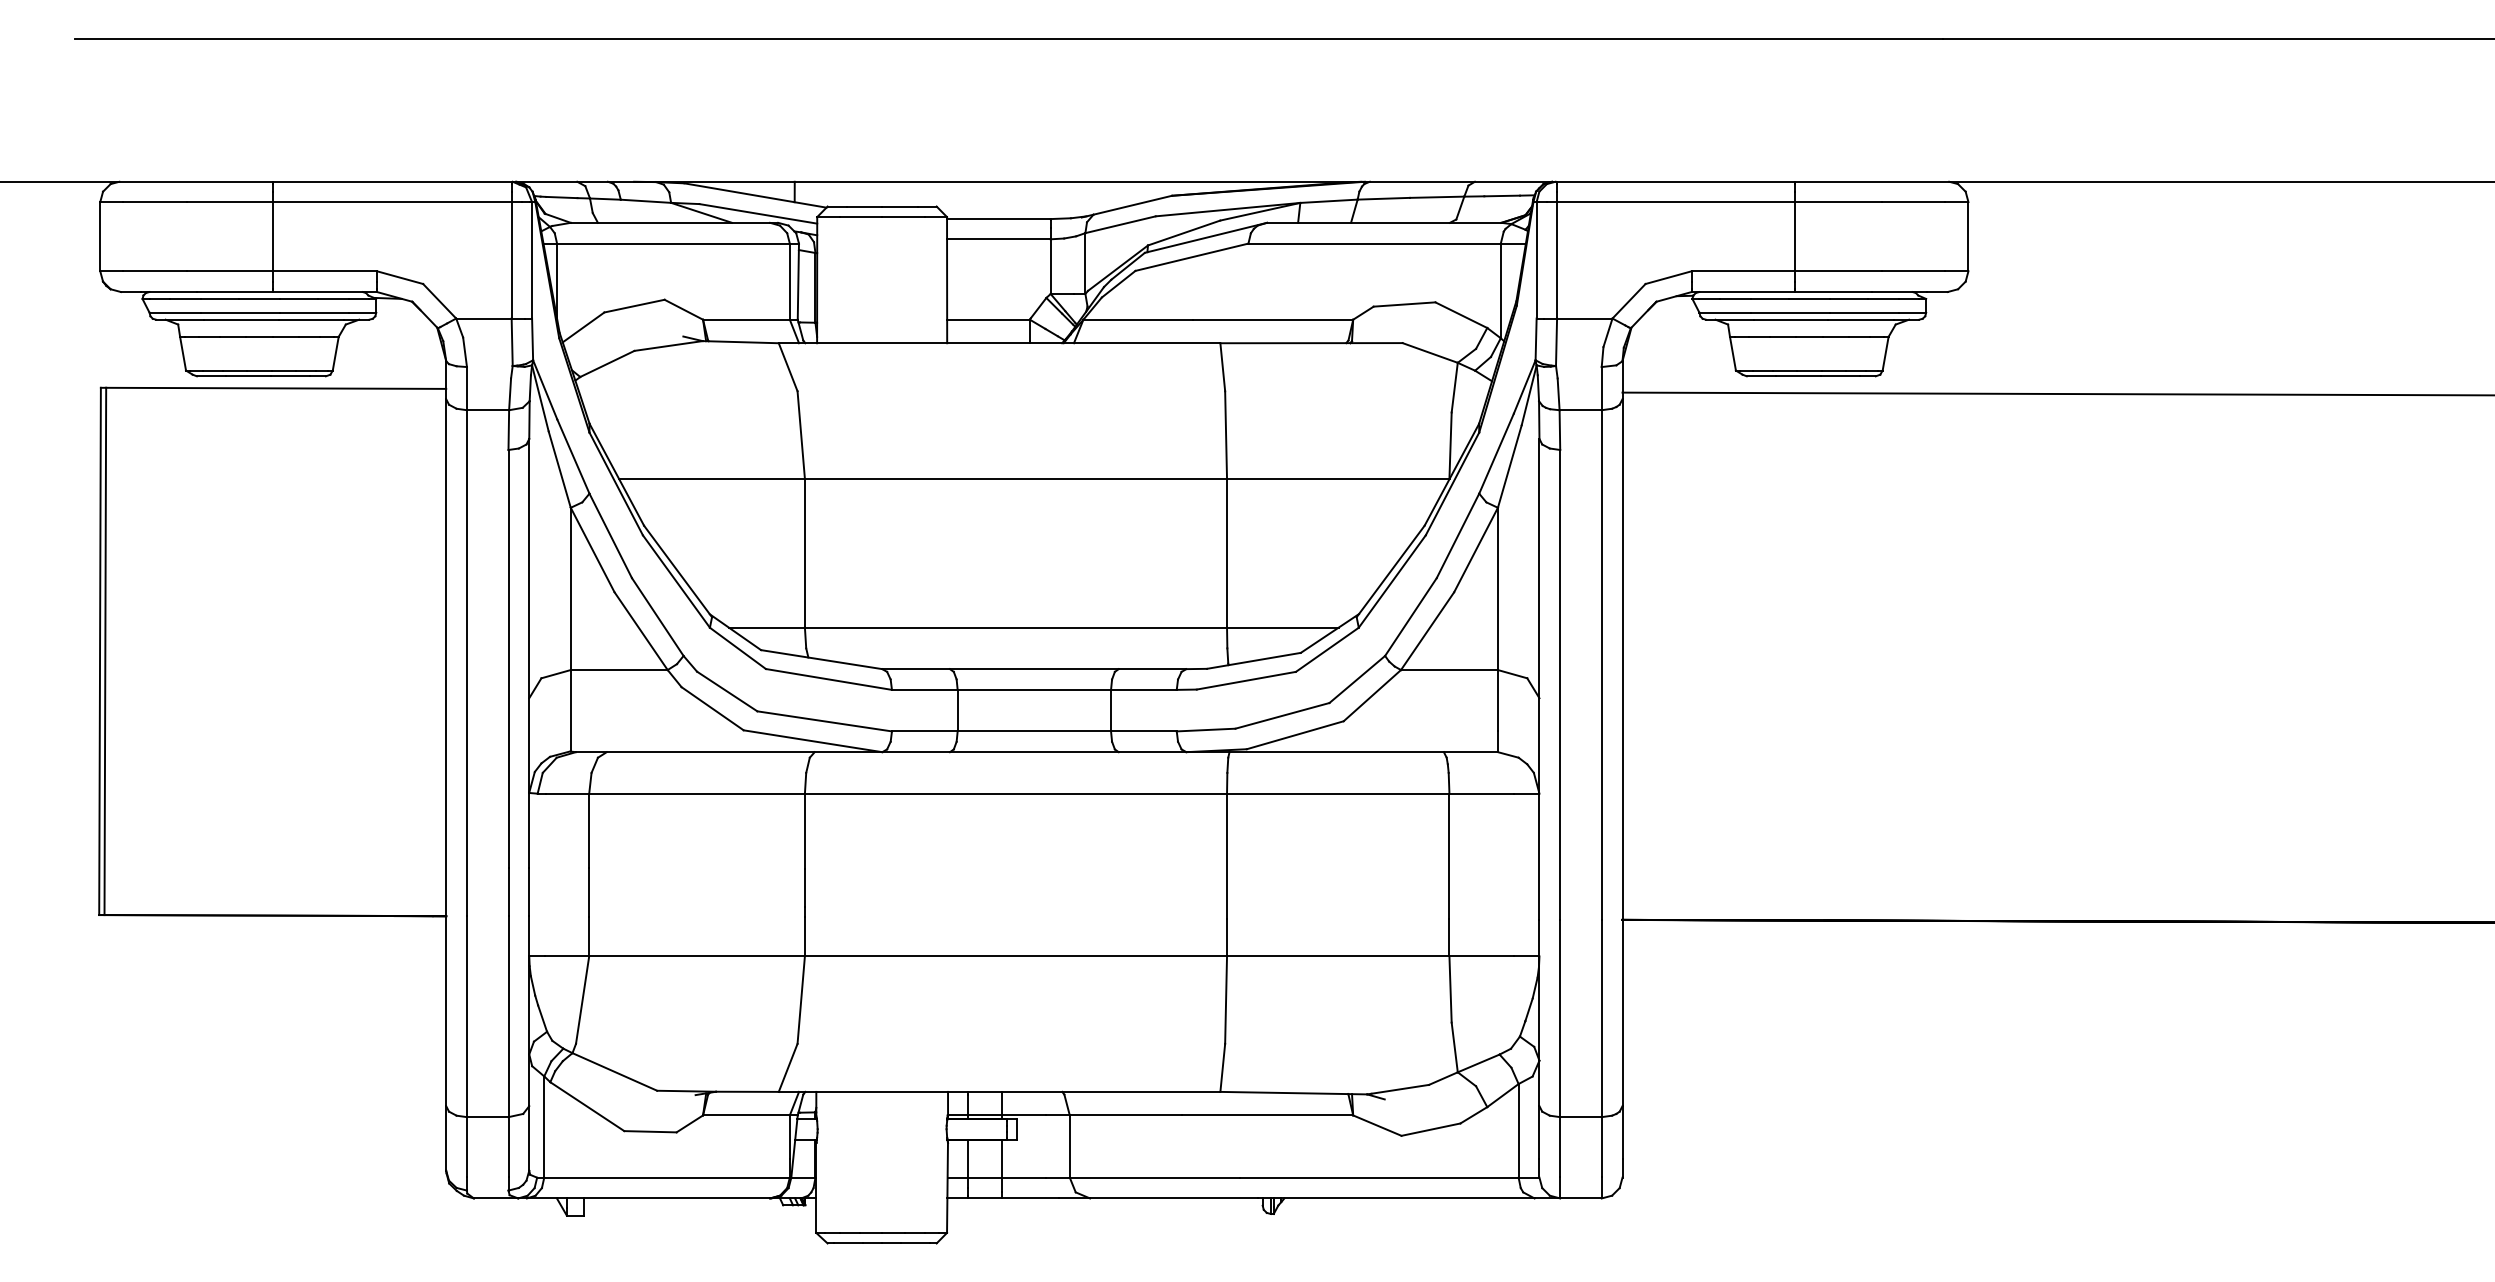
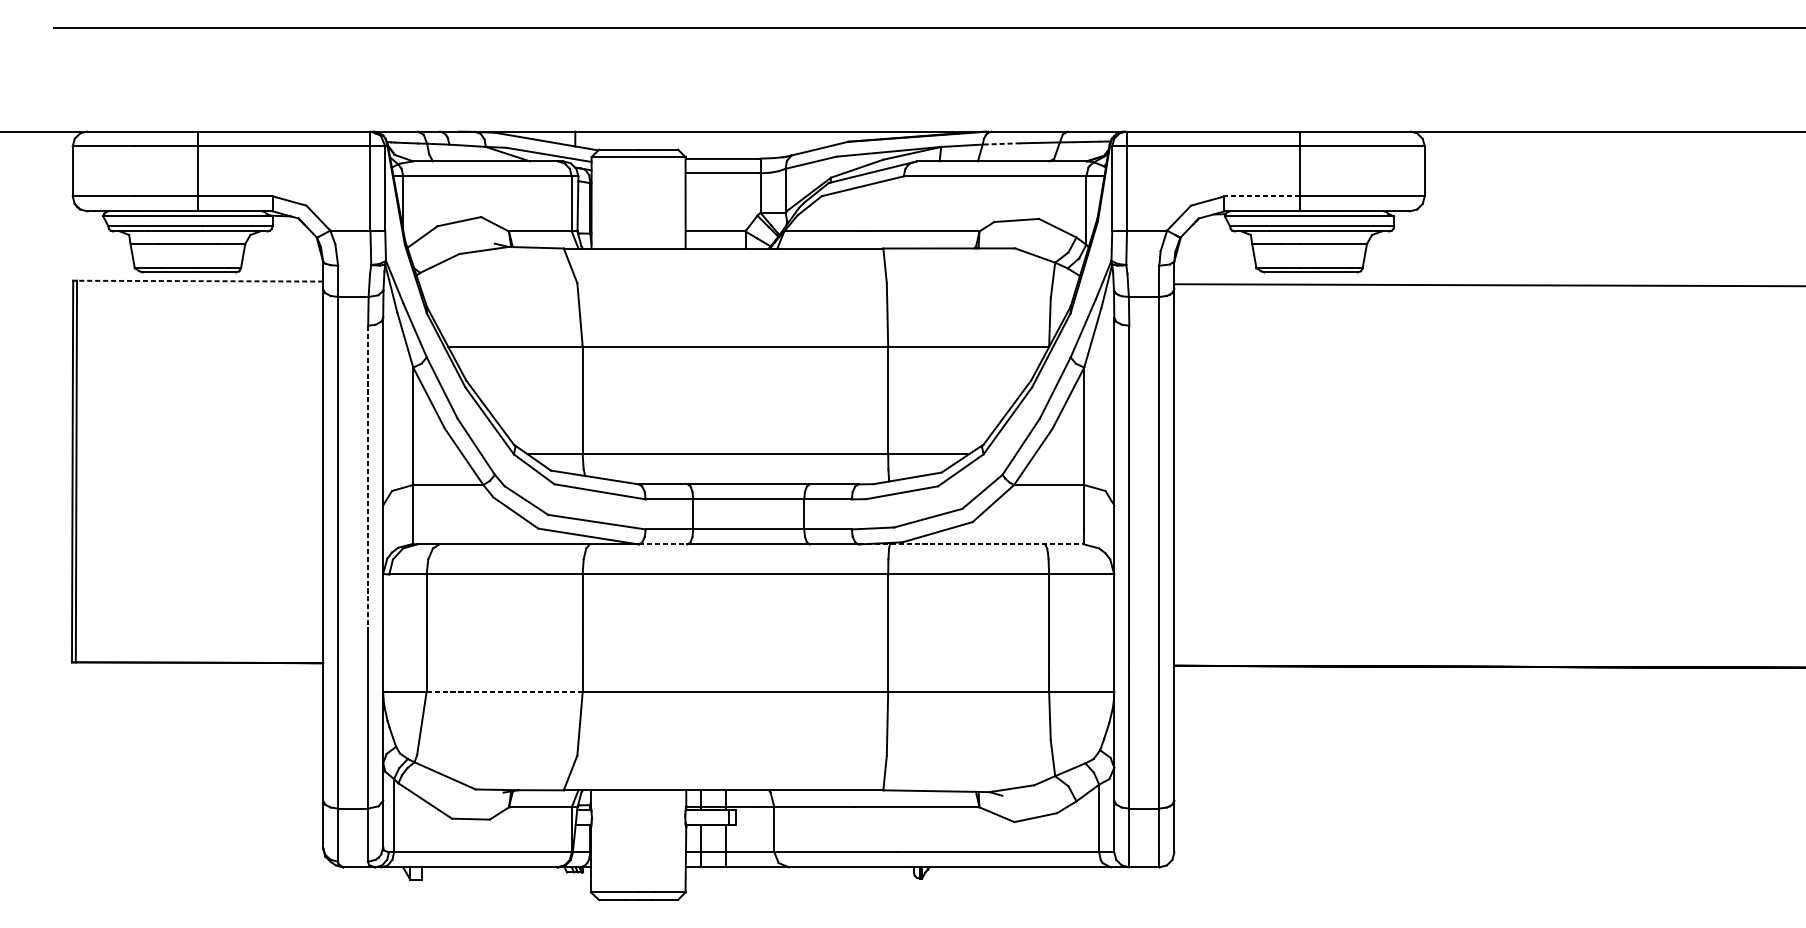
line: (1383, 198) -> (1001, 143), solid -> dashed
line: (1743, 271) -> (1261, 196), solid -> dashed
line: (275, 388) -> (199, 281), solid -> dashed
line: (508, 658) -> (368, 476), solid -> dashed
line: (916, 752) -> (663, 544), solid -> dashed
line: (1342, 752) -> (971, 544), solid -> dashed
line: (697, 956) -> (504, 692), solid -> dashed

